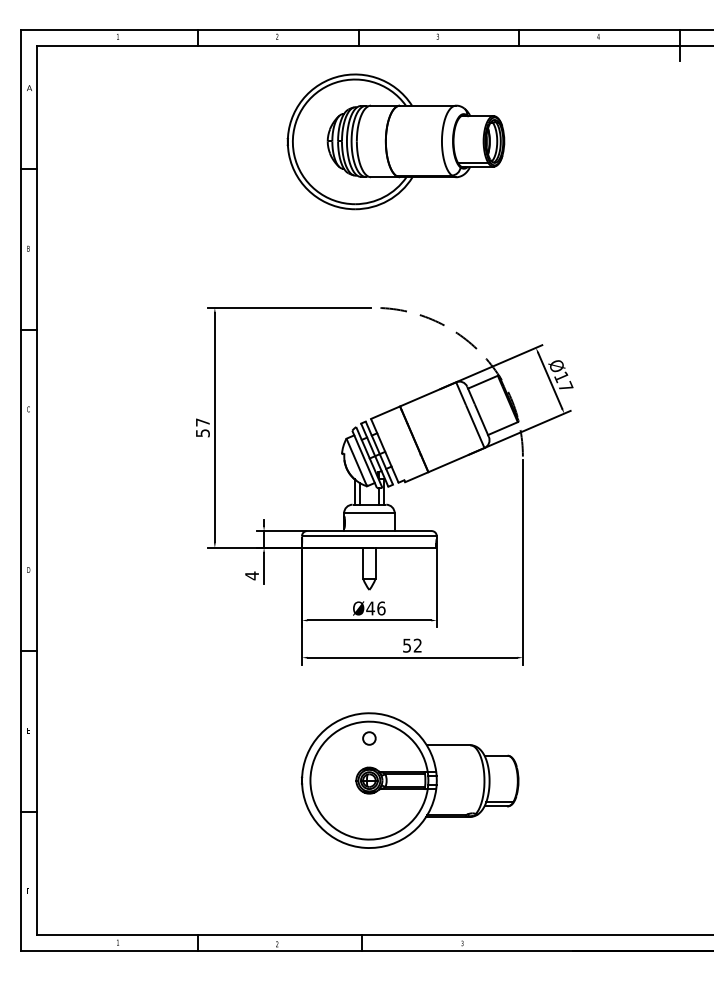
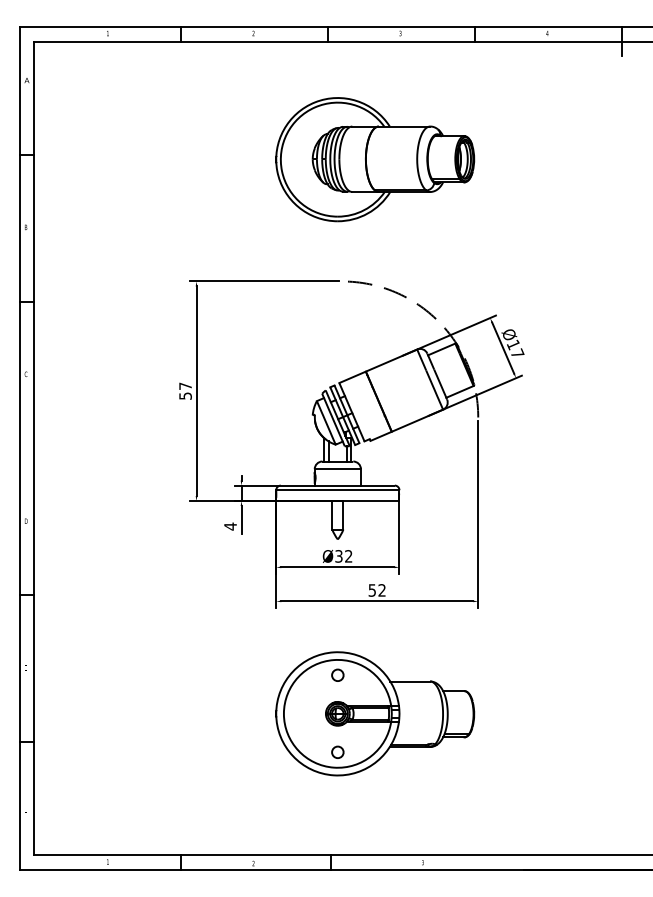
part: (396, 141) -> (375, 159), moved
text: (375, 608) -> (343, 556), Ø46 -> Ø32
circle: (369, 821) -> (337, 751), added

